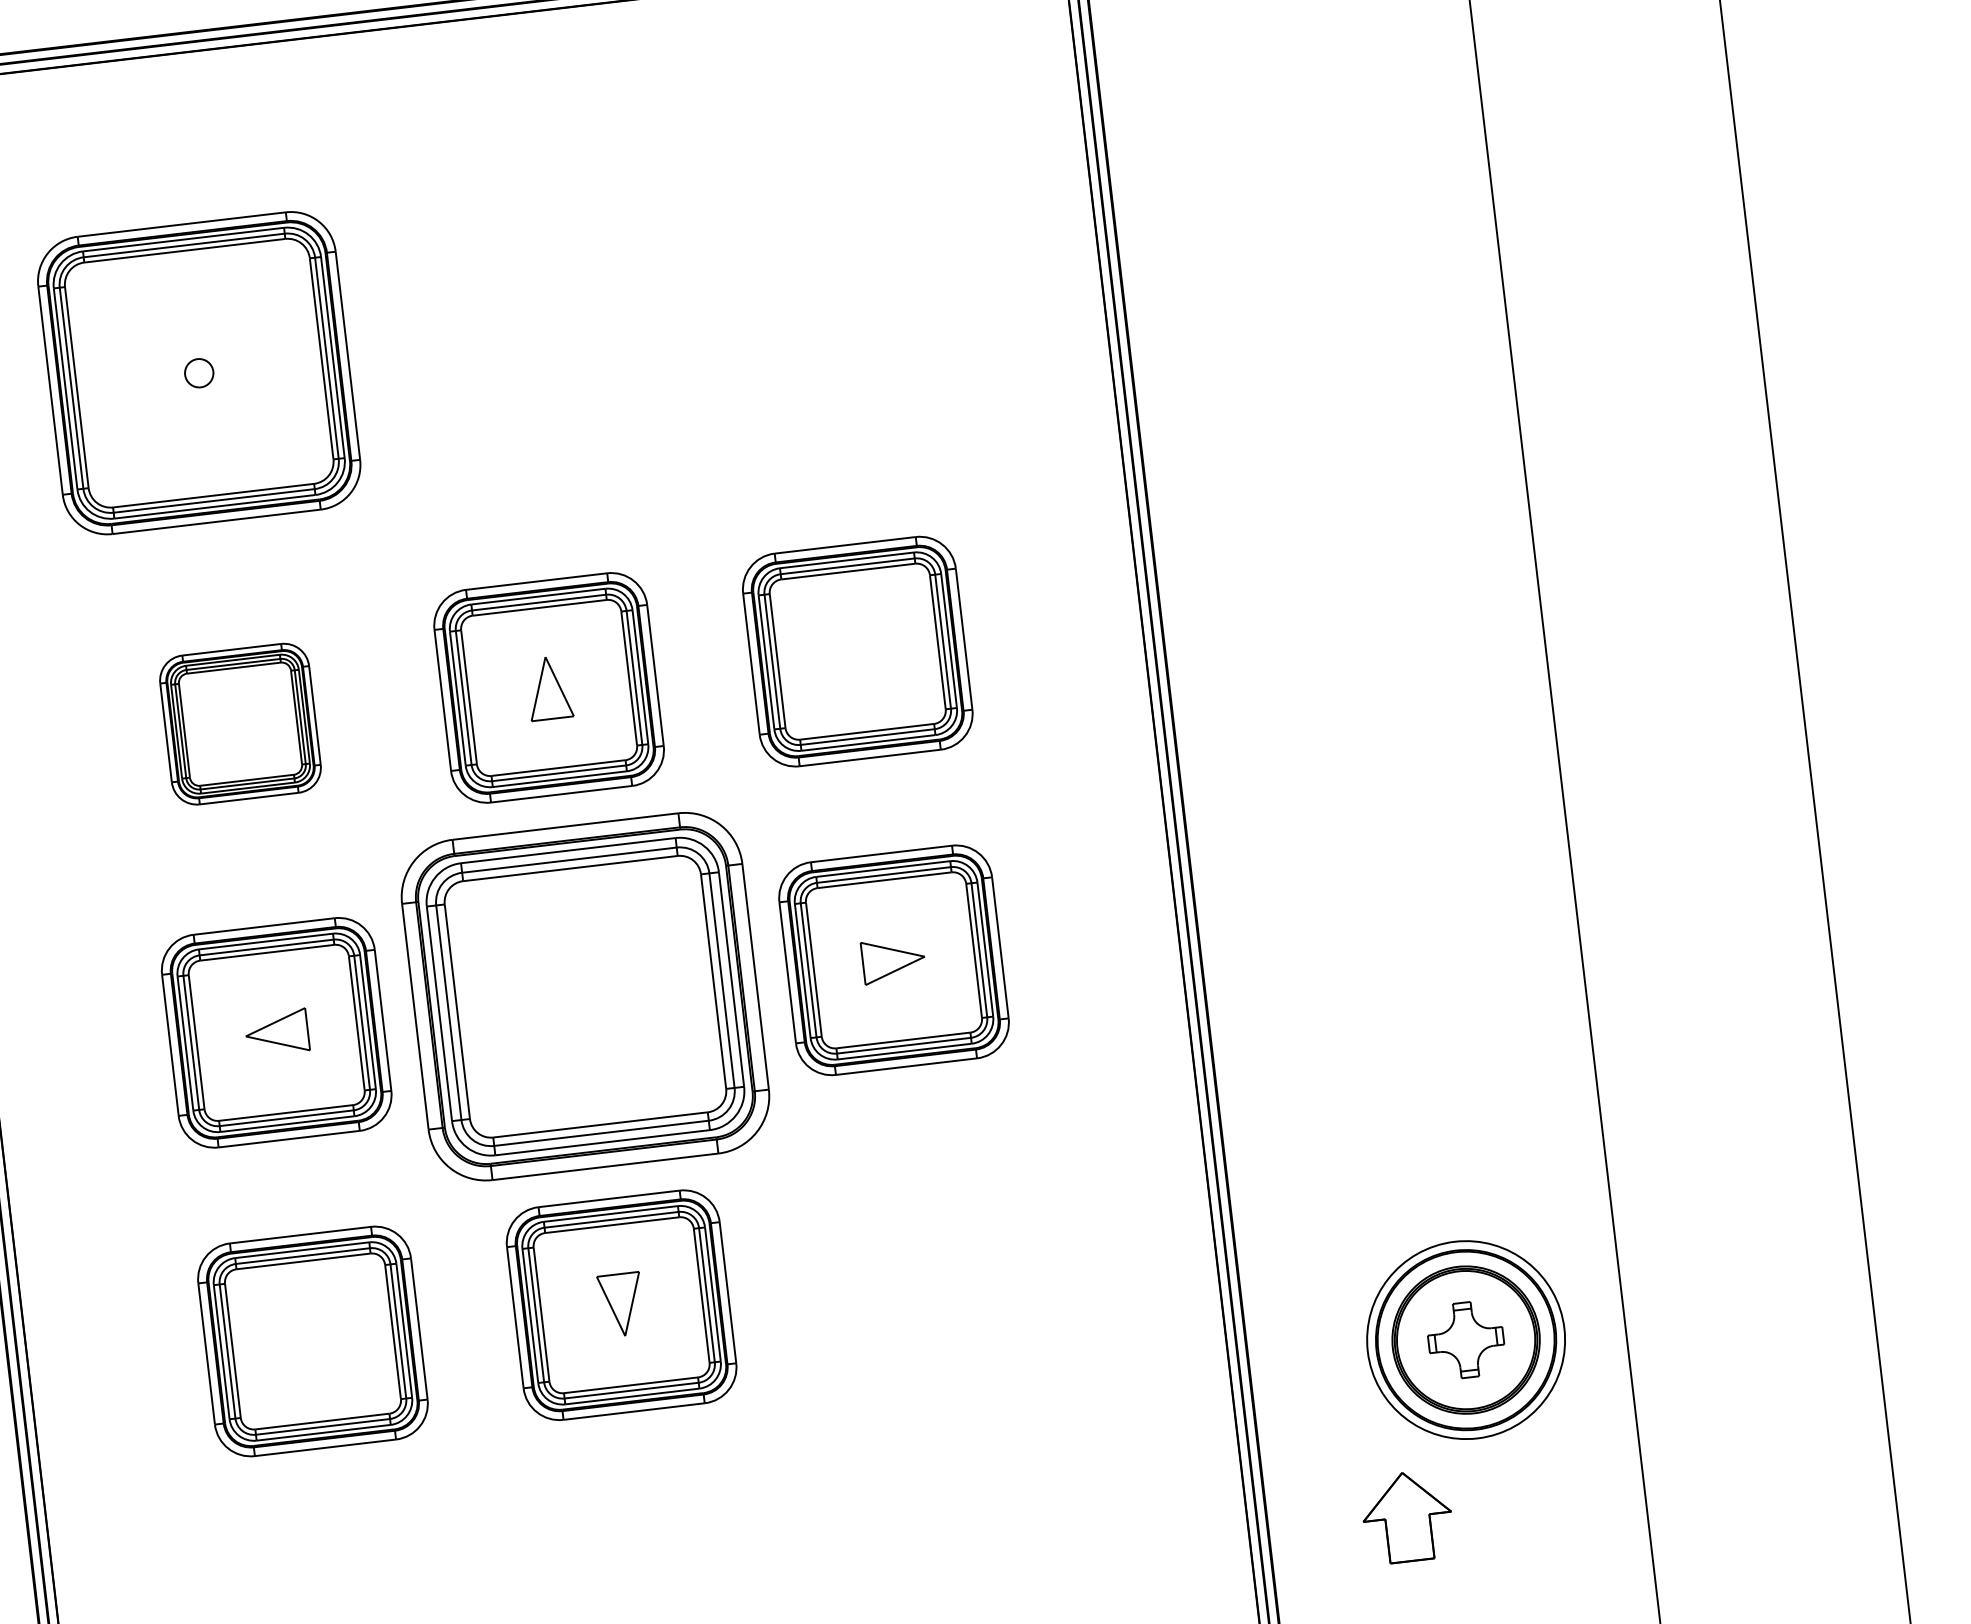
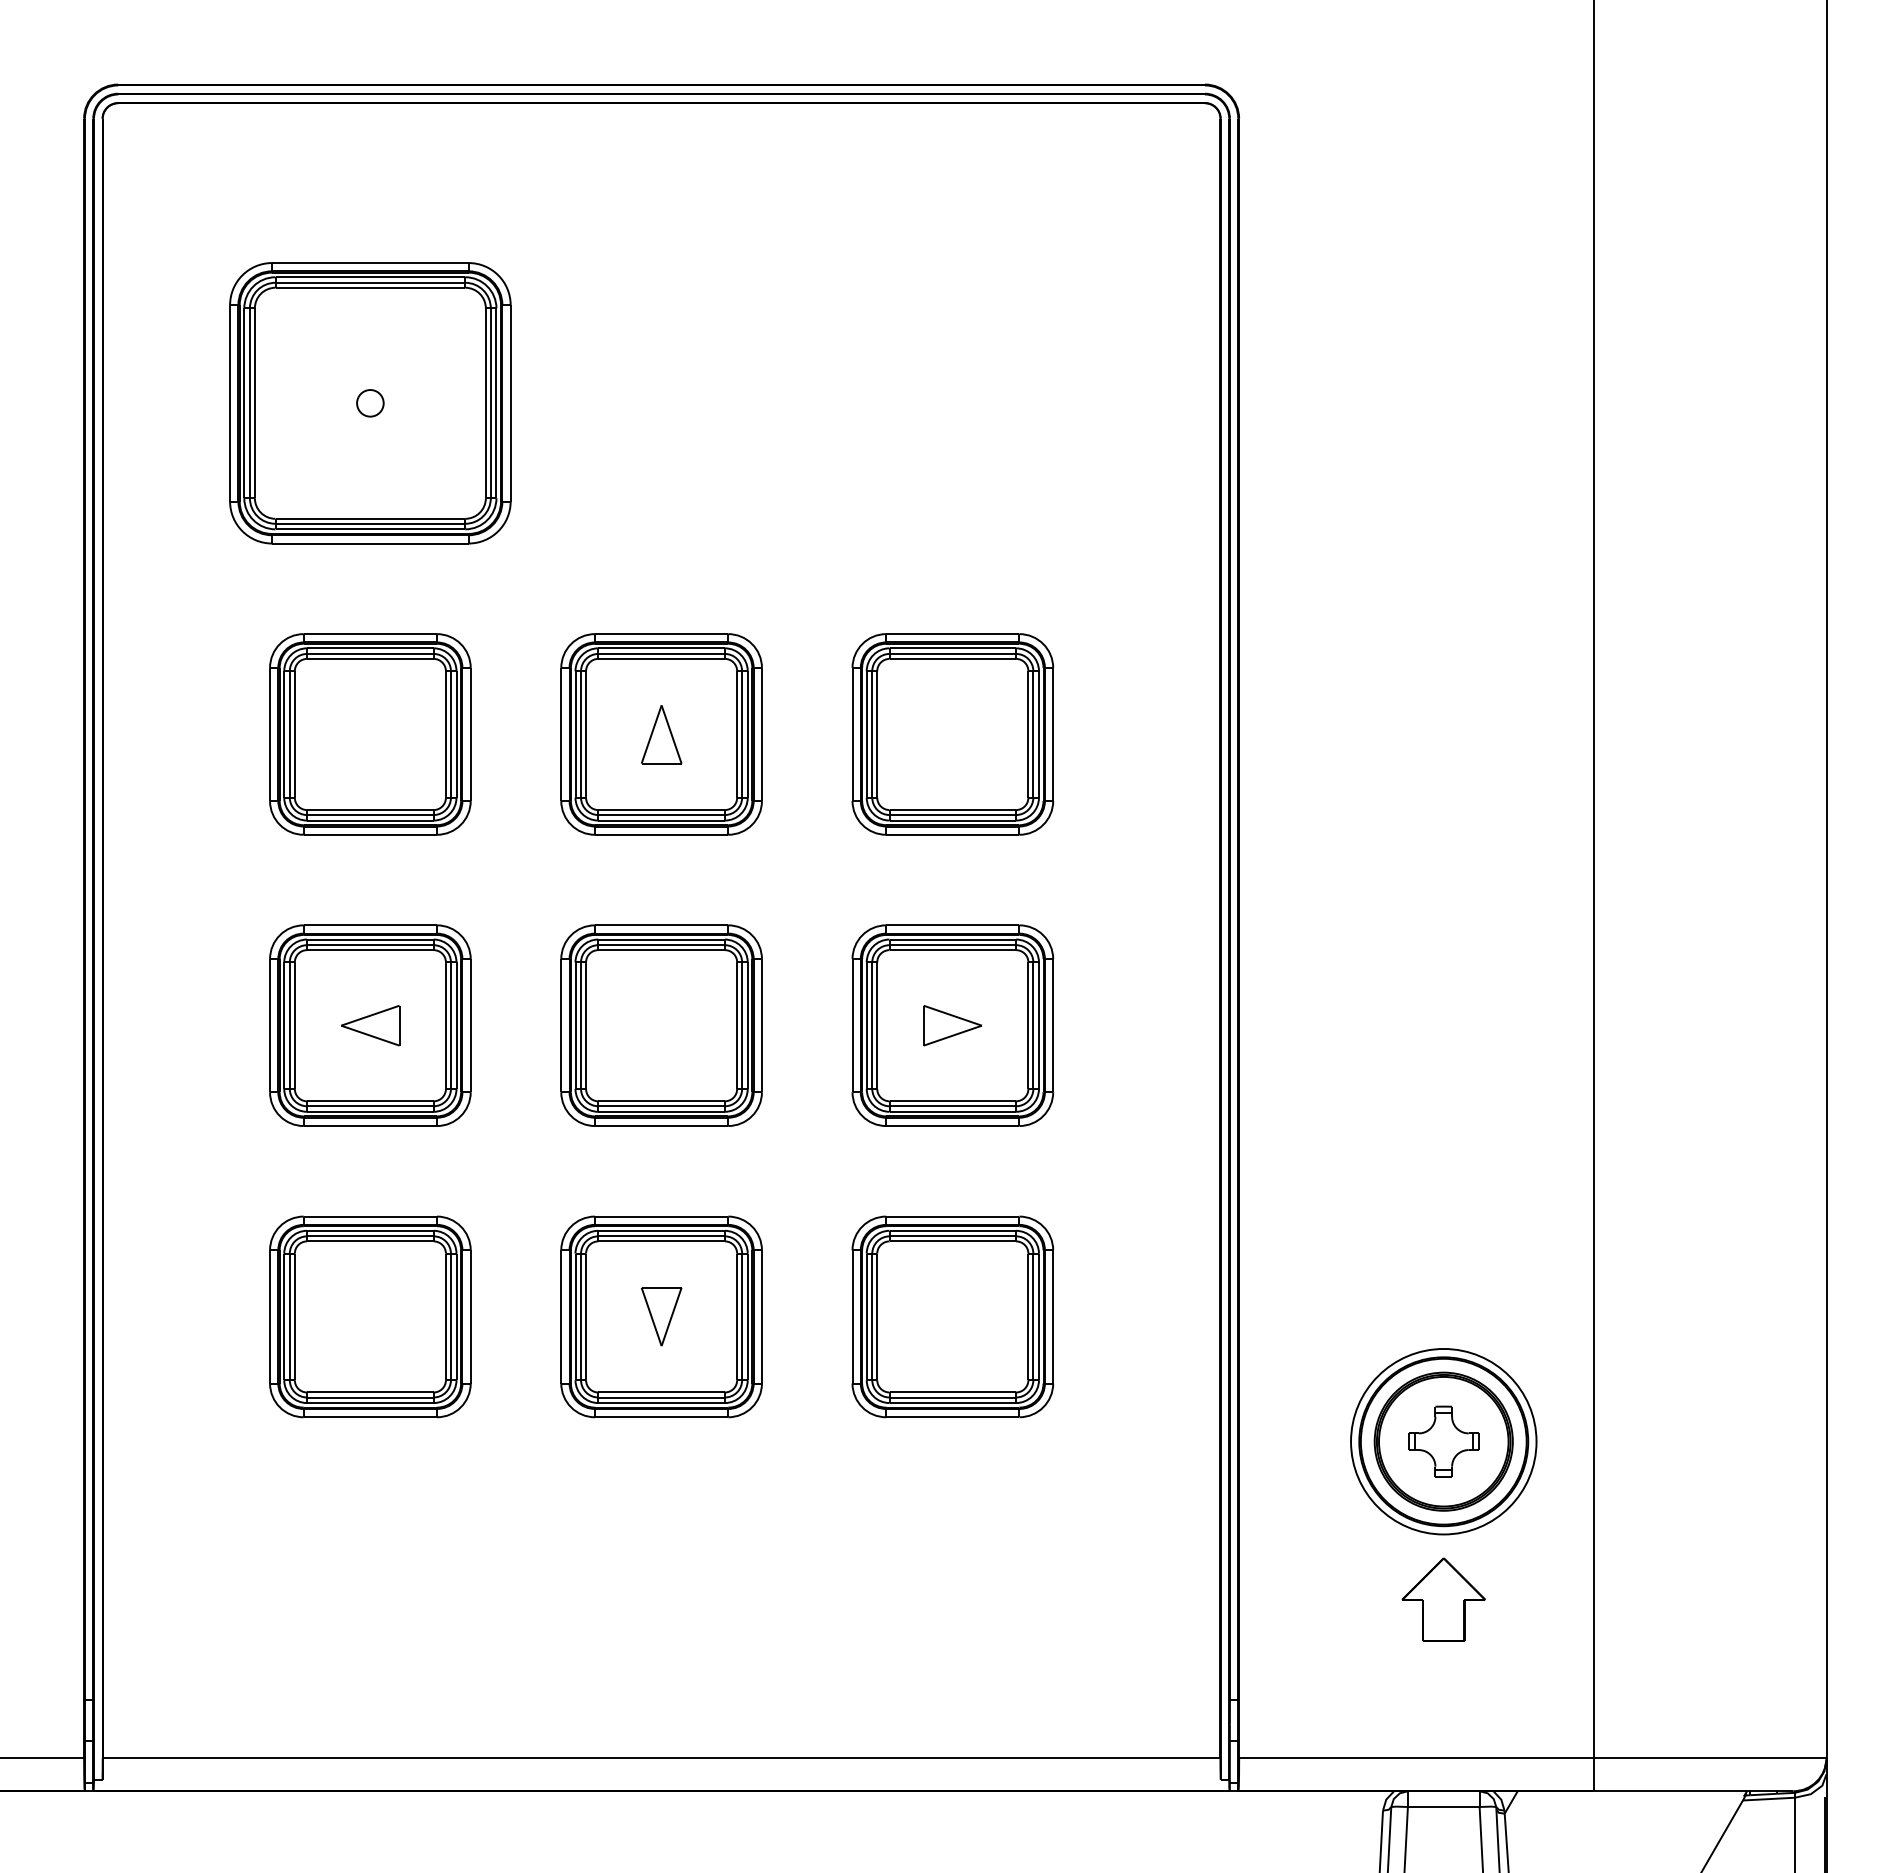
part: (240, 724) -> (370, 734), size x1.43
part: (585, 996) -> (661, 1025), size x0.62
part: (929, 1268) -> (952, 1316), added
part: (1407, 1516) -> (1443, 1599), moved

